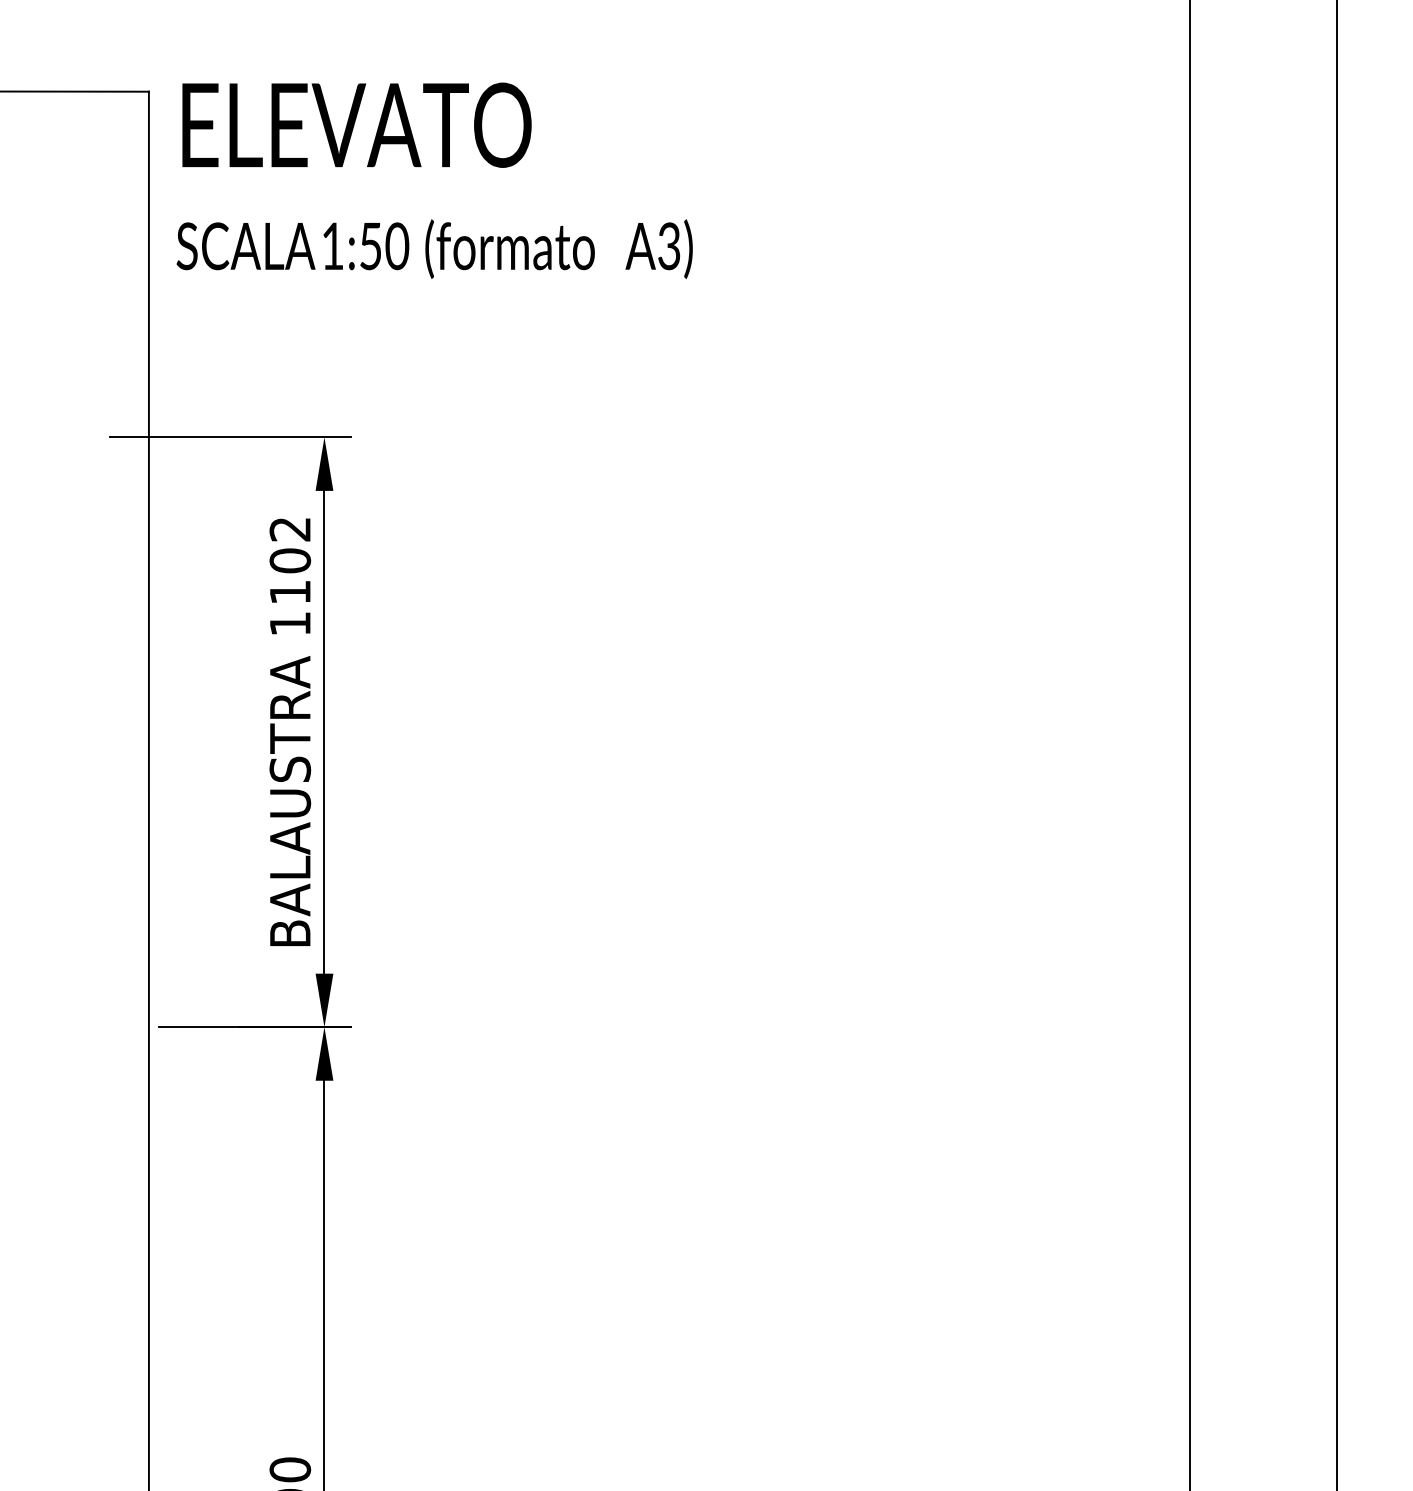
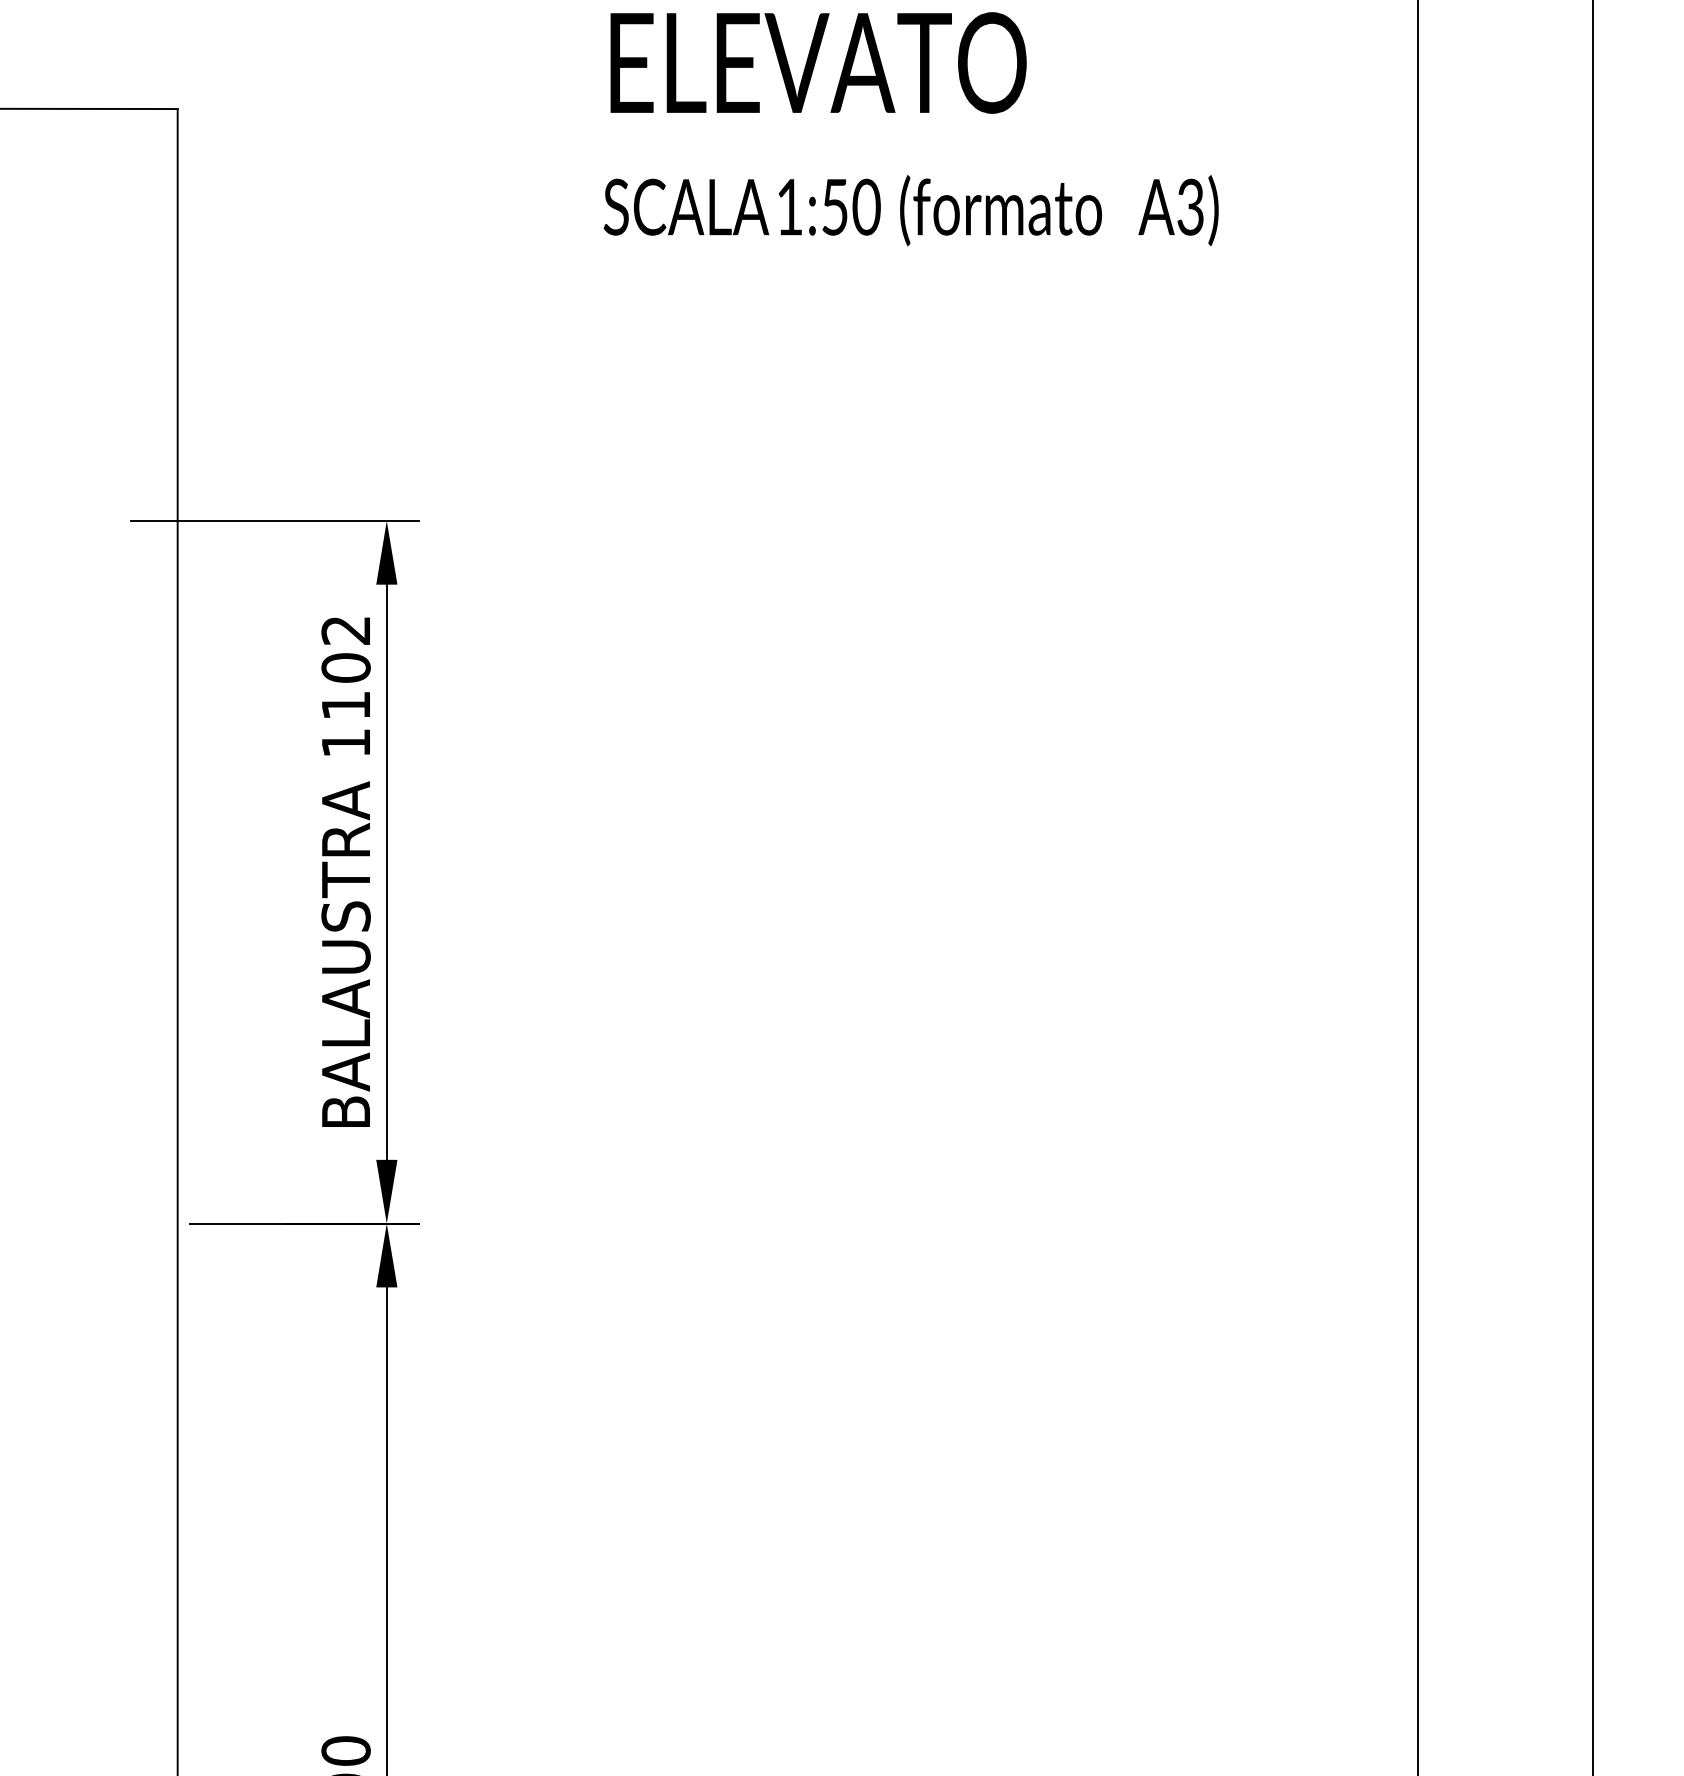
text: (434, 181) -> (910, 129), moved

